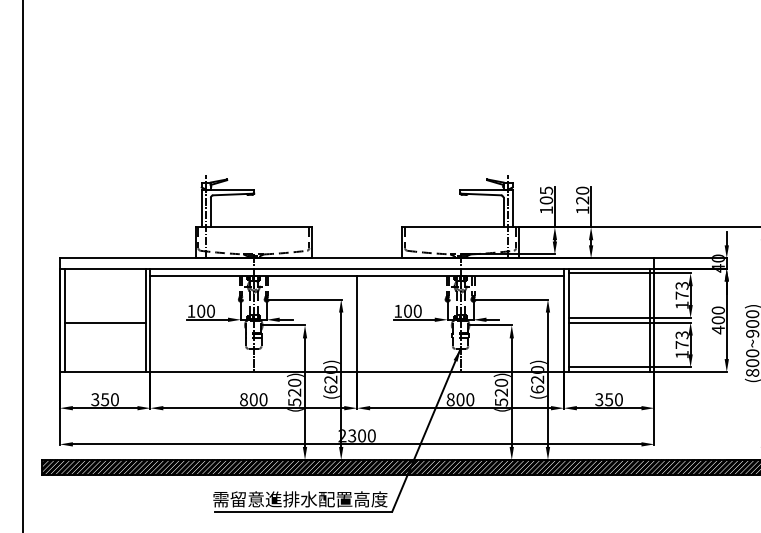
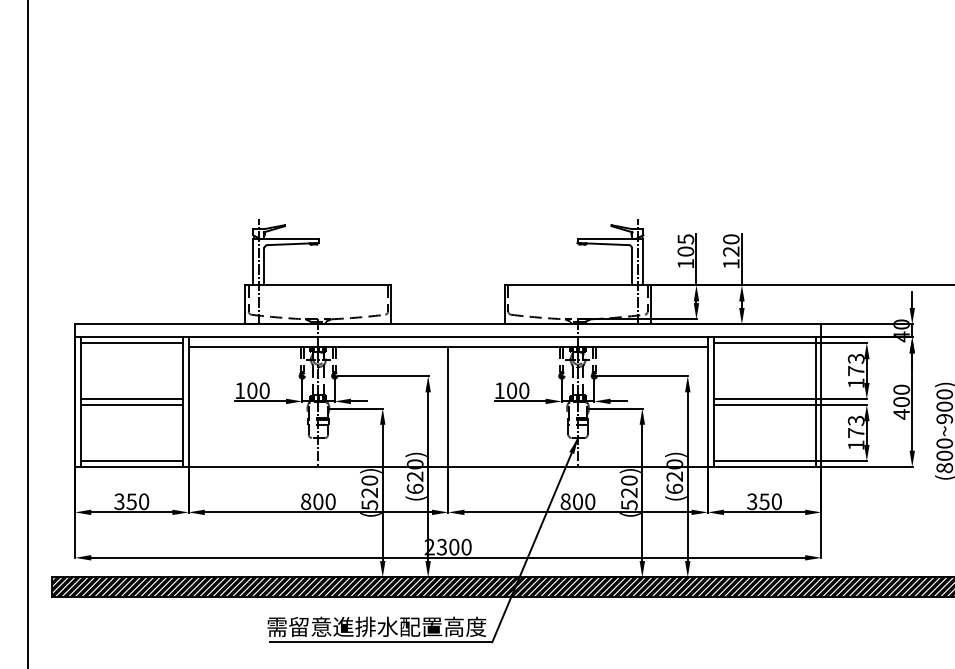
line: (104, 273) -> (130, 343), added
line: (104, 317) -> (130, 398), added
line: (104, 367) -> (130, 461), added

